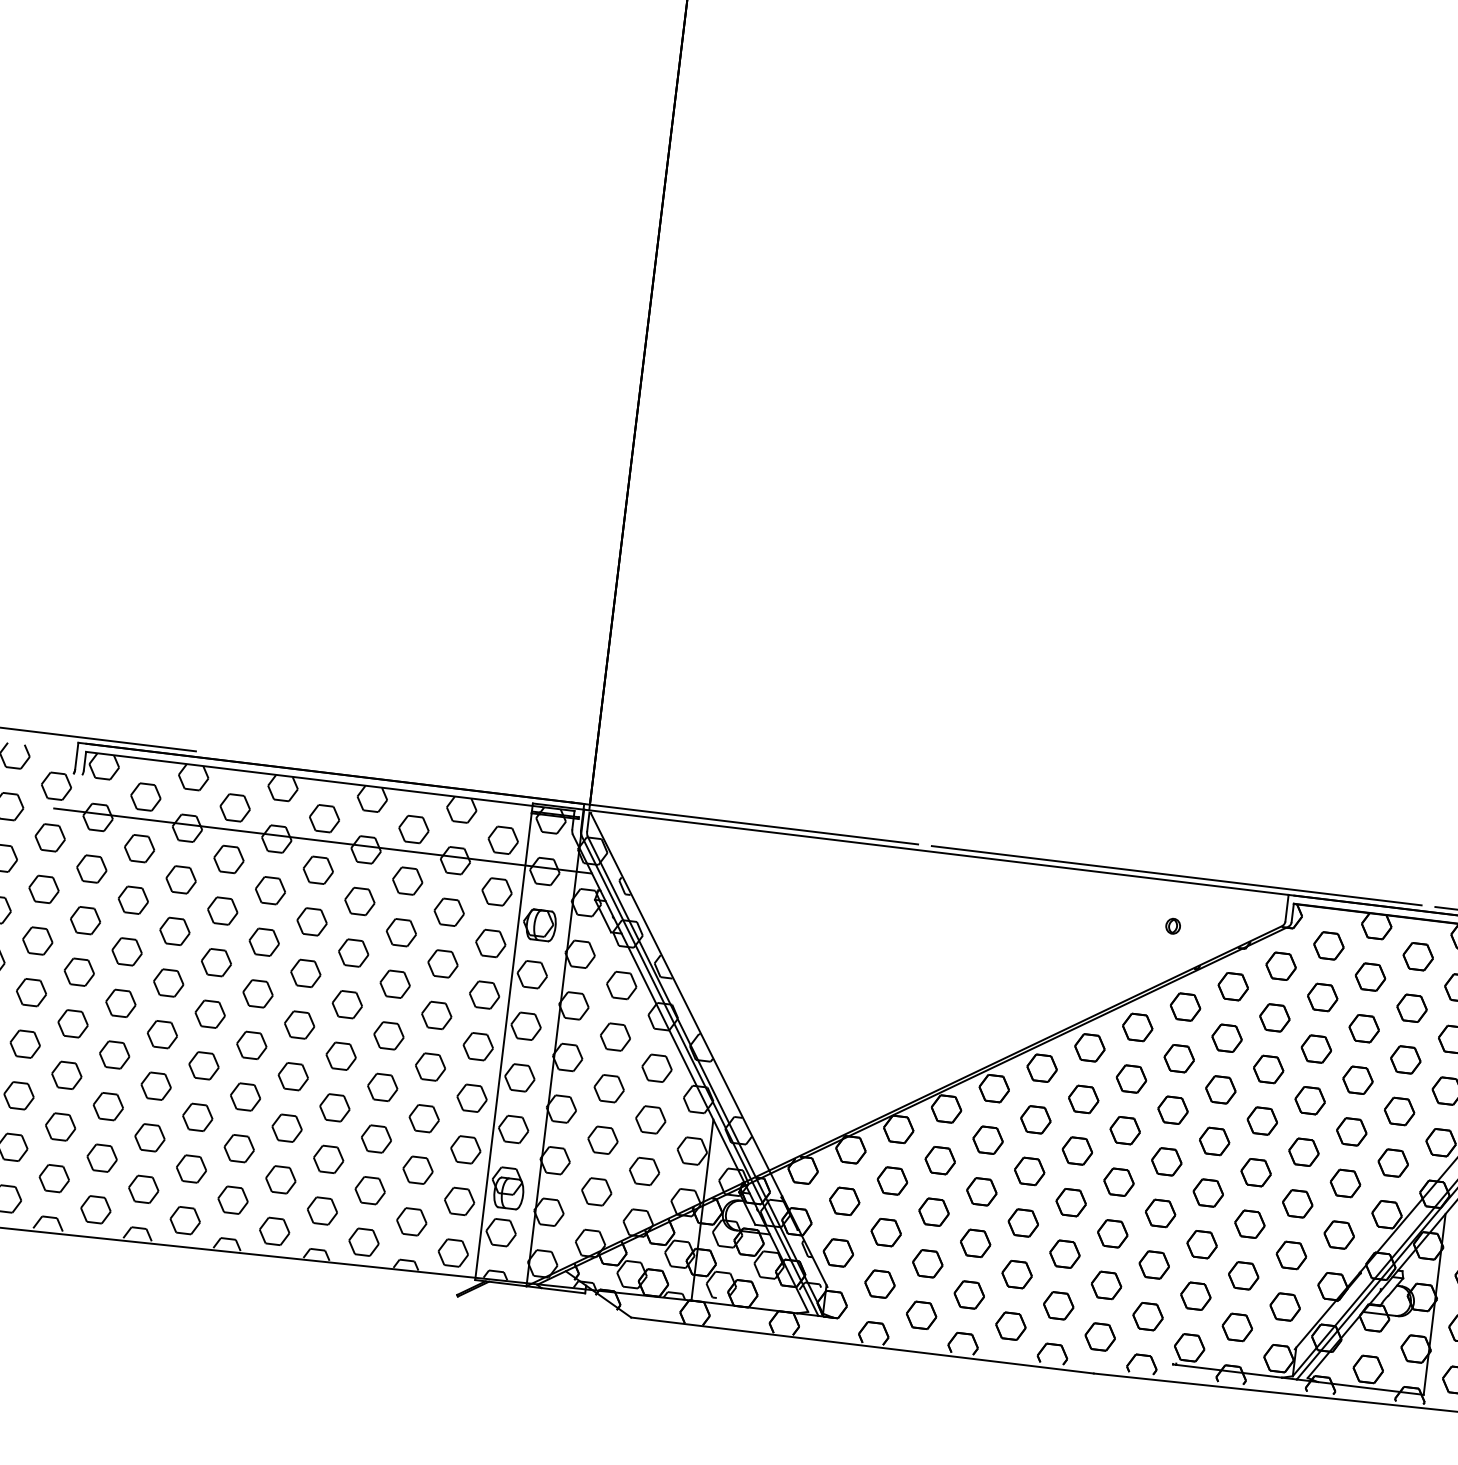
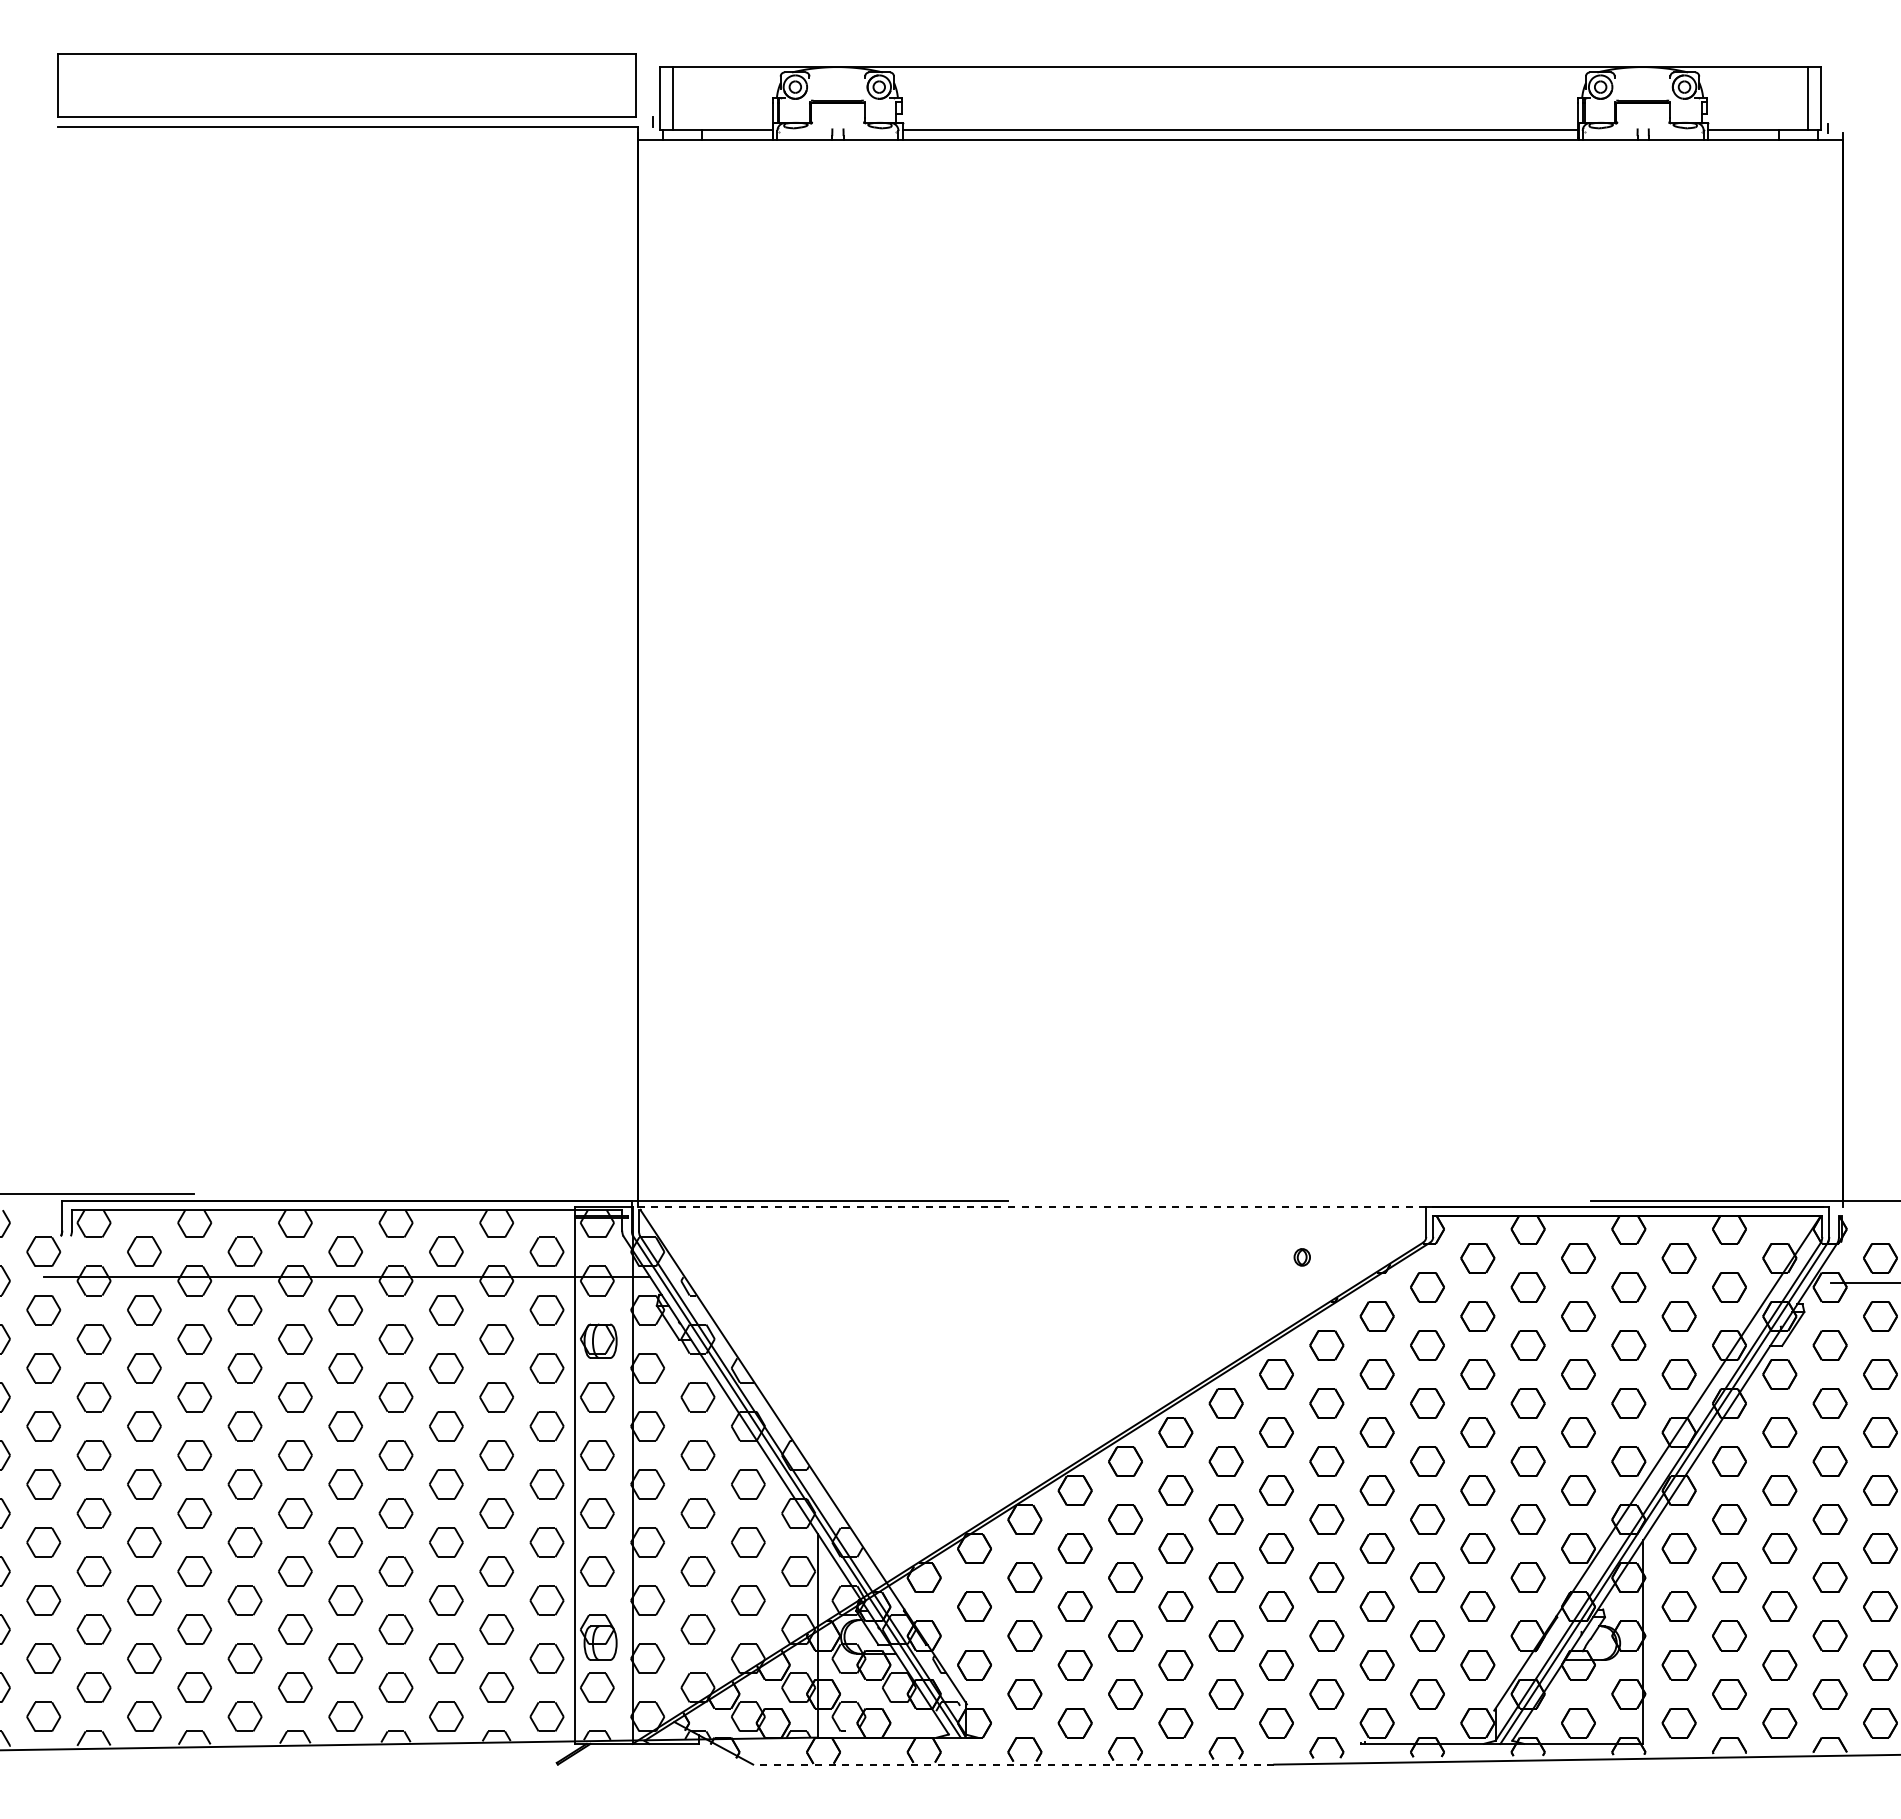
line: (936, 852) -> (1029, 1207), solid -> dashed
line: (1176, 875) -> (1299, 1200), removed
line: (862, 1345) -> (1013, 1764), solid -> dashed

